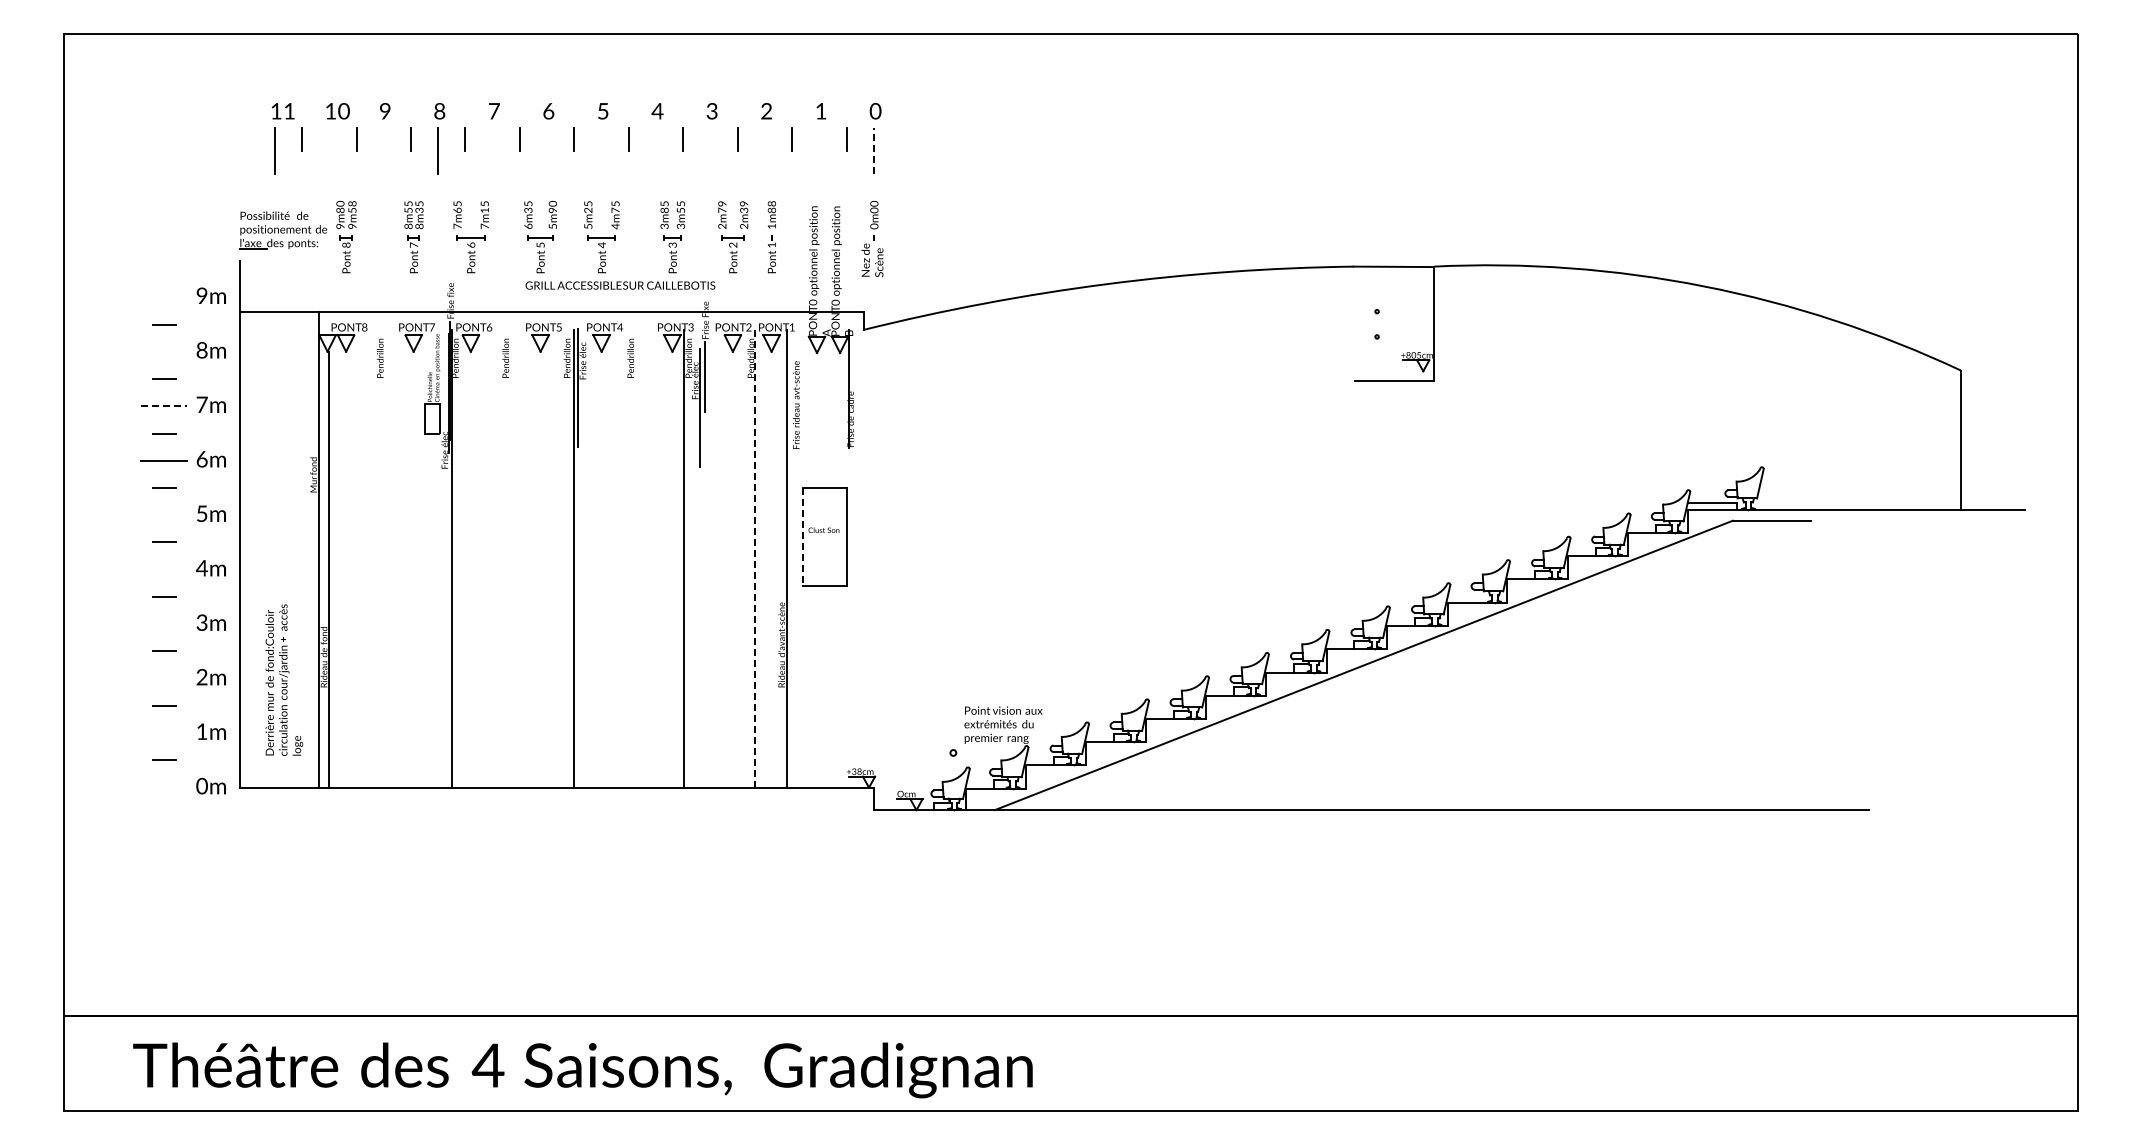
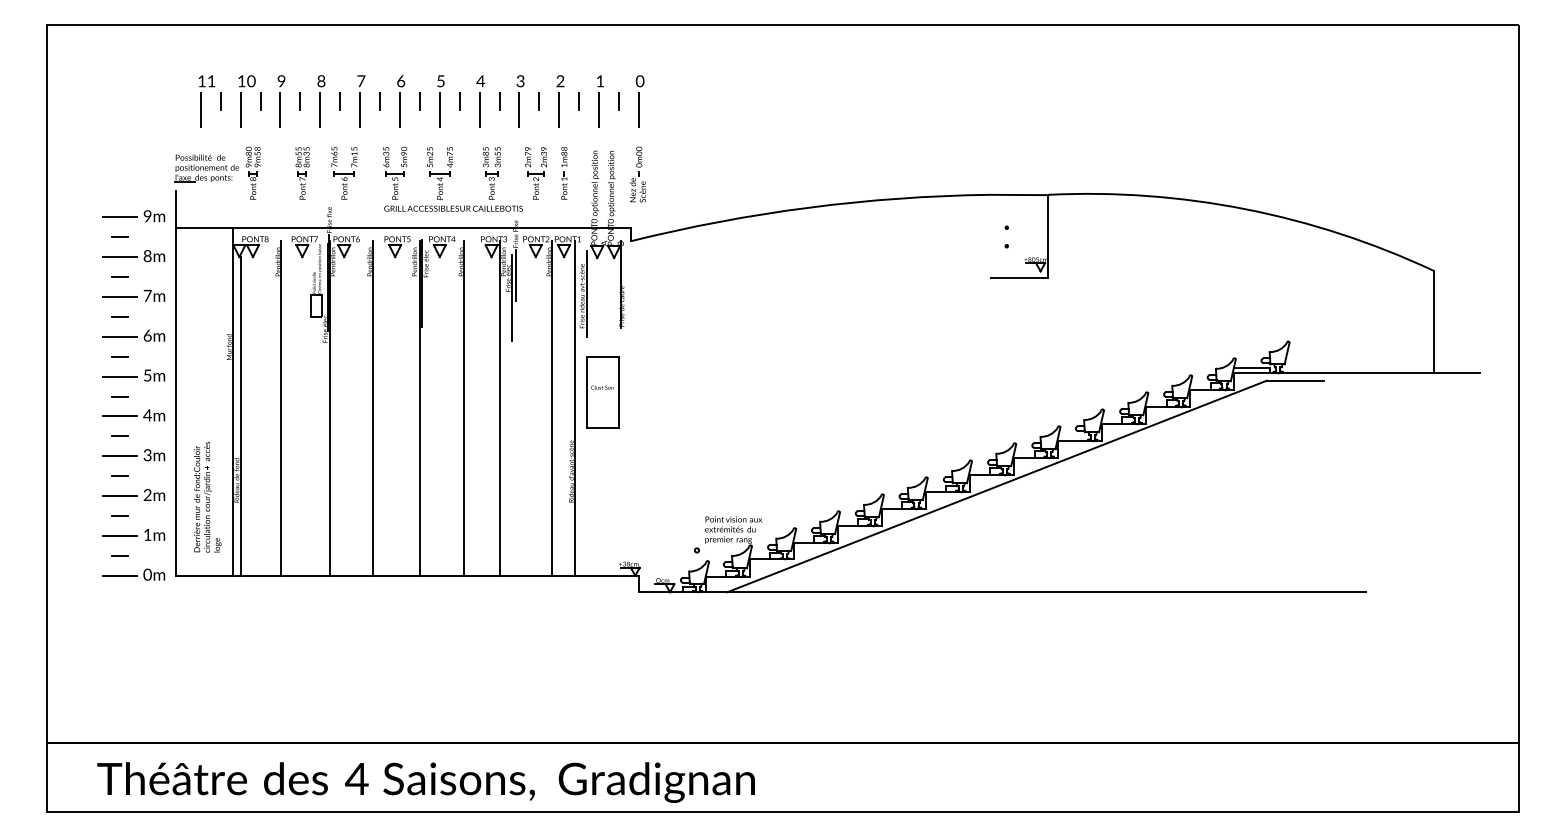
line: (328, 150) -> (240, 109), added
line: (383, 150) -> (280, 109), added
line: (492, 150) -> (360, 109), added
line: (547, 150) -> (400, 109), added
line: (601, 150) -> (439, 109), added
line: (656, 150) -> (479, 109), added
line: (710, 150) -> (519, 109), added
line: (765, 150) -> (559, 109), added
line: (819, 150) -> (599, 109), added
line: (874, 150) -> (639, 109), dashed -> solid
line: (164, 297) -> (120, 217), added
line: (164, 351) -> (120, 256), added
line: (803, 401) -> (587, 293), added
line: (164, 406) -> (120, 297), dashed -> solid
line: (163, 514) -> (119, 376), added
line: (803, 537) -> (587, 392), dashed -> solid
line: (384, 558) -> (281, 408), added
line: (510, 558) -> (373, 408), added
line: (635, 558) -> (464, 408), added
line: (755, 558) -> (552, 408), dashed -> solid
line: (164, 569) -> (120, 416), added
line: (164, 624) -> (120, 456), added
line: (163, 678) -> (119, 496), added
line: (164, 733) -> (120, 536), added
line: (164, 787) -> (120, 575), added

